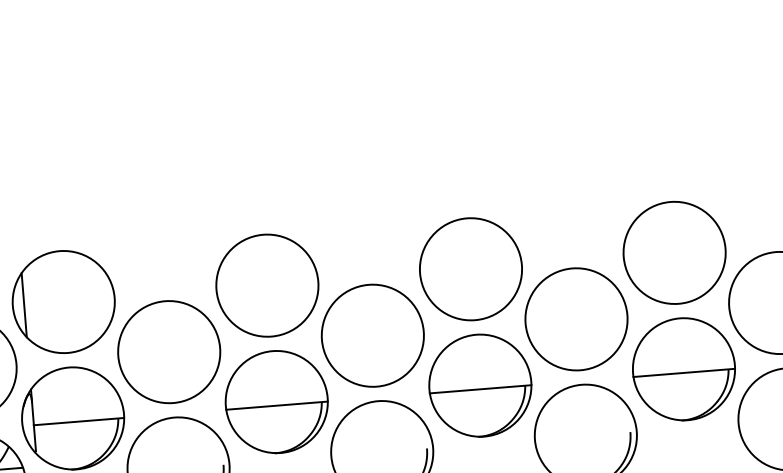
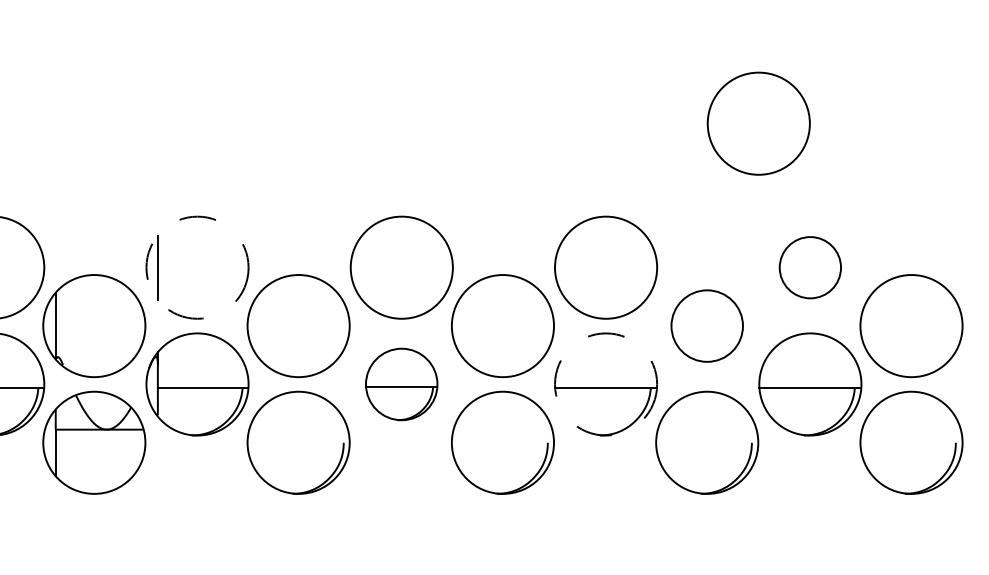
circle: (611, 113) -> (758, 123), added
circle: (674, 252) -> (810, 267), size x0.6
circle: (63, 301) -> (197, 267), solid -> dashed
circle: (576, 319) -> (707, 326), size x0.7
circle: (480, 385) -> (606, 384), solid -> dashed
part: (276, 402) -> (401, 384), size x0.7

